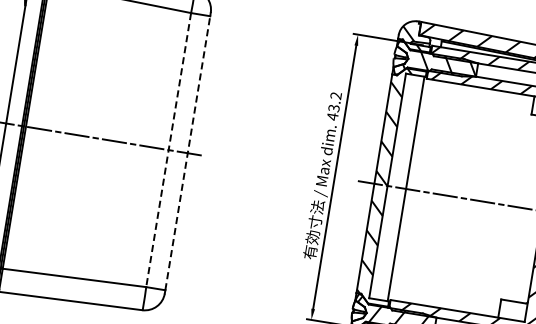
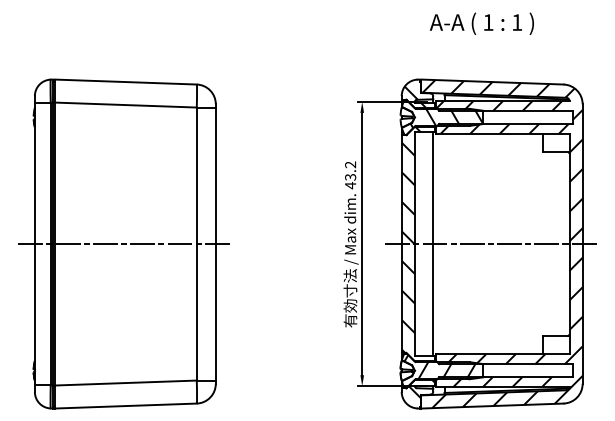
line: (168, 150) -> (196, 244), dashed -> solid
line: (187, 153) -> (215, 244), dashed -> solid

